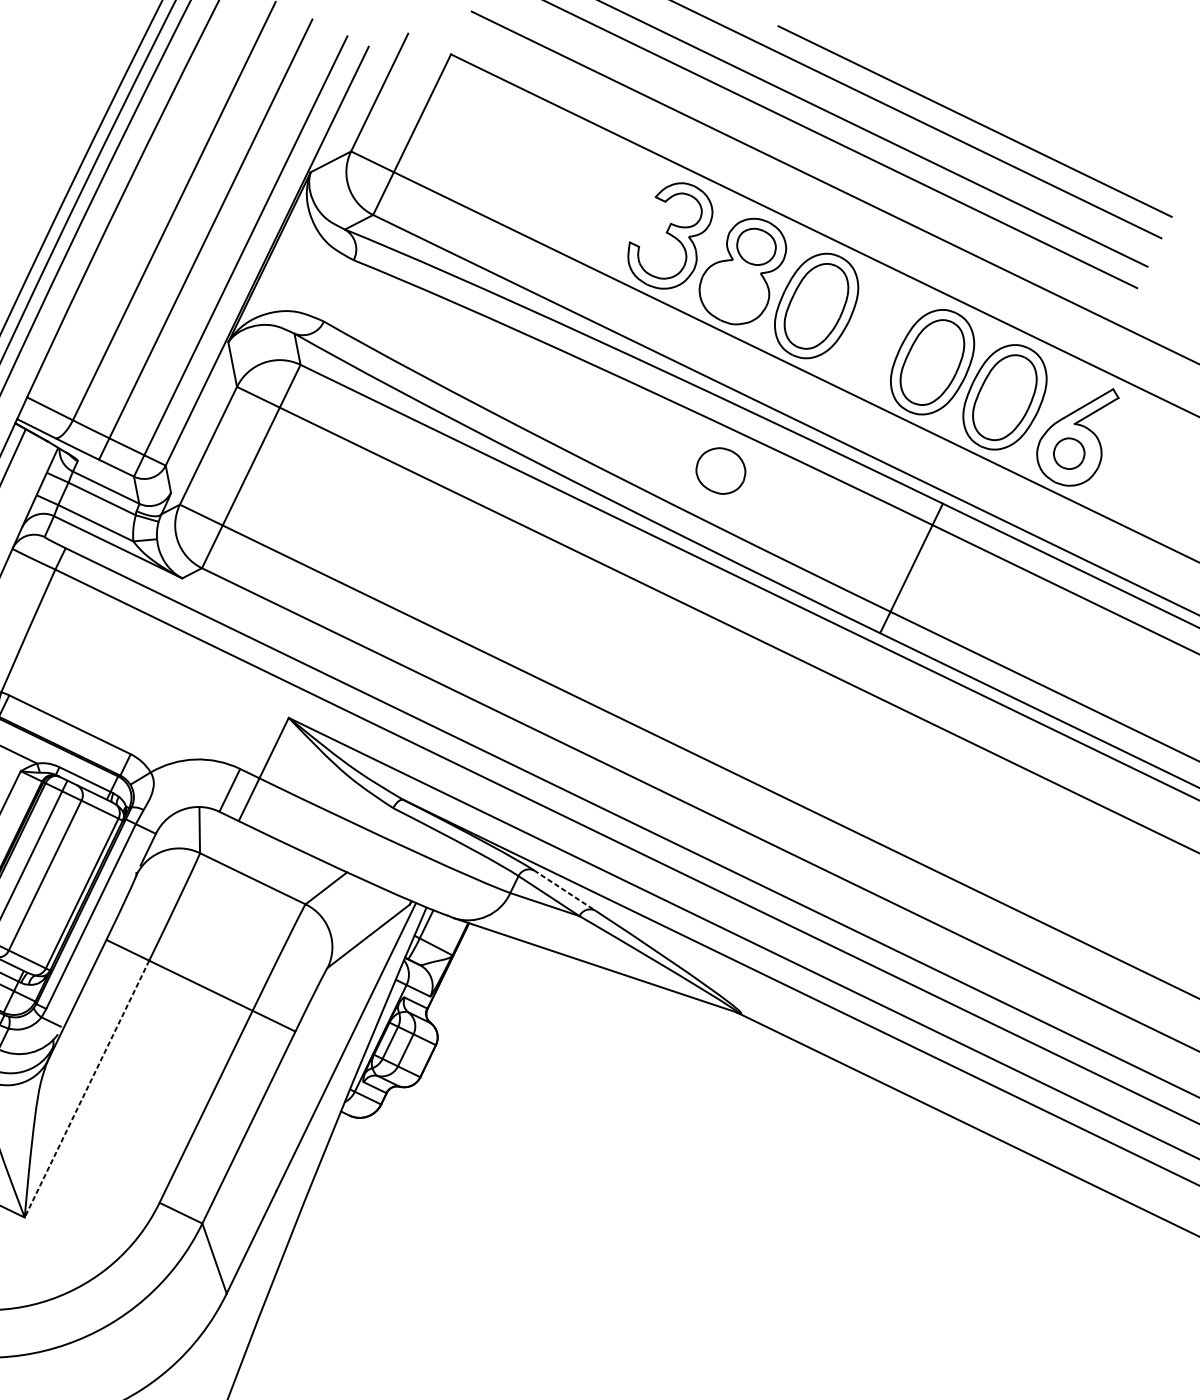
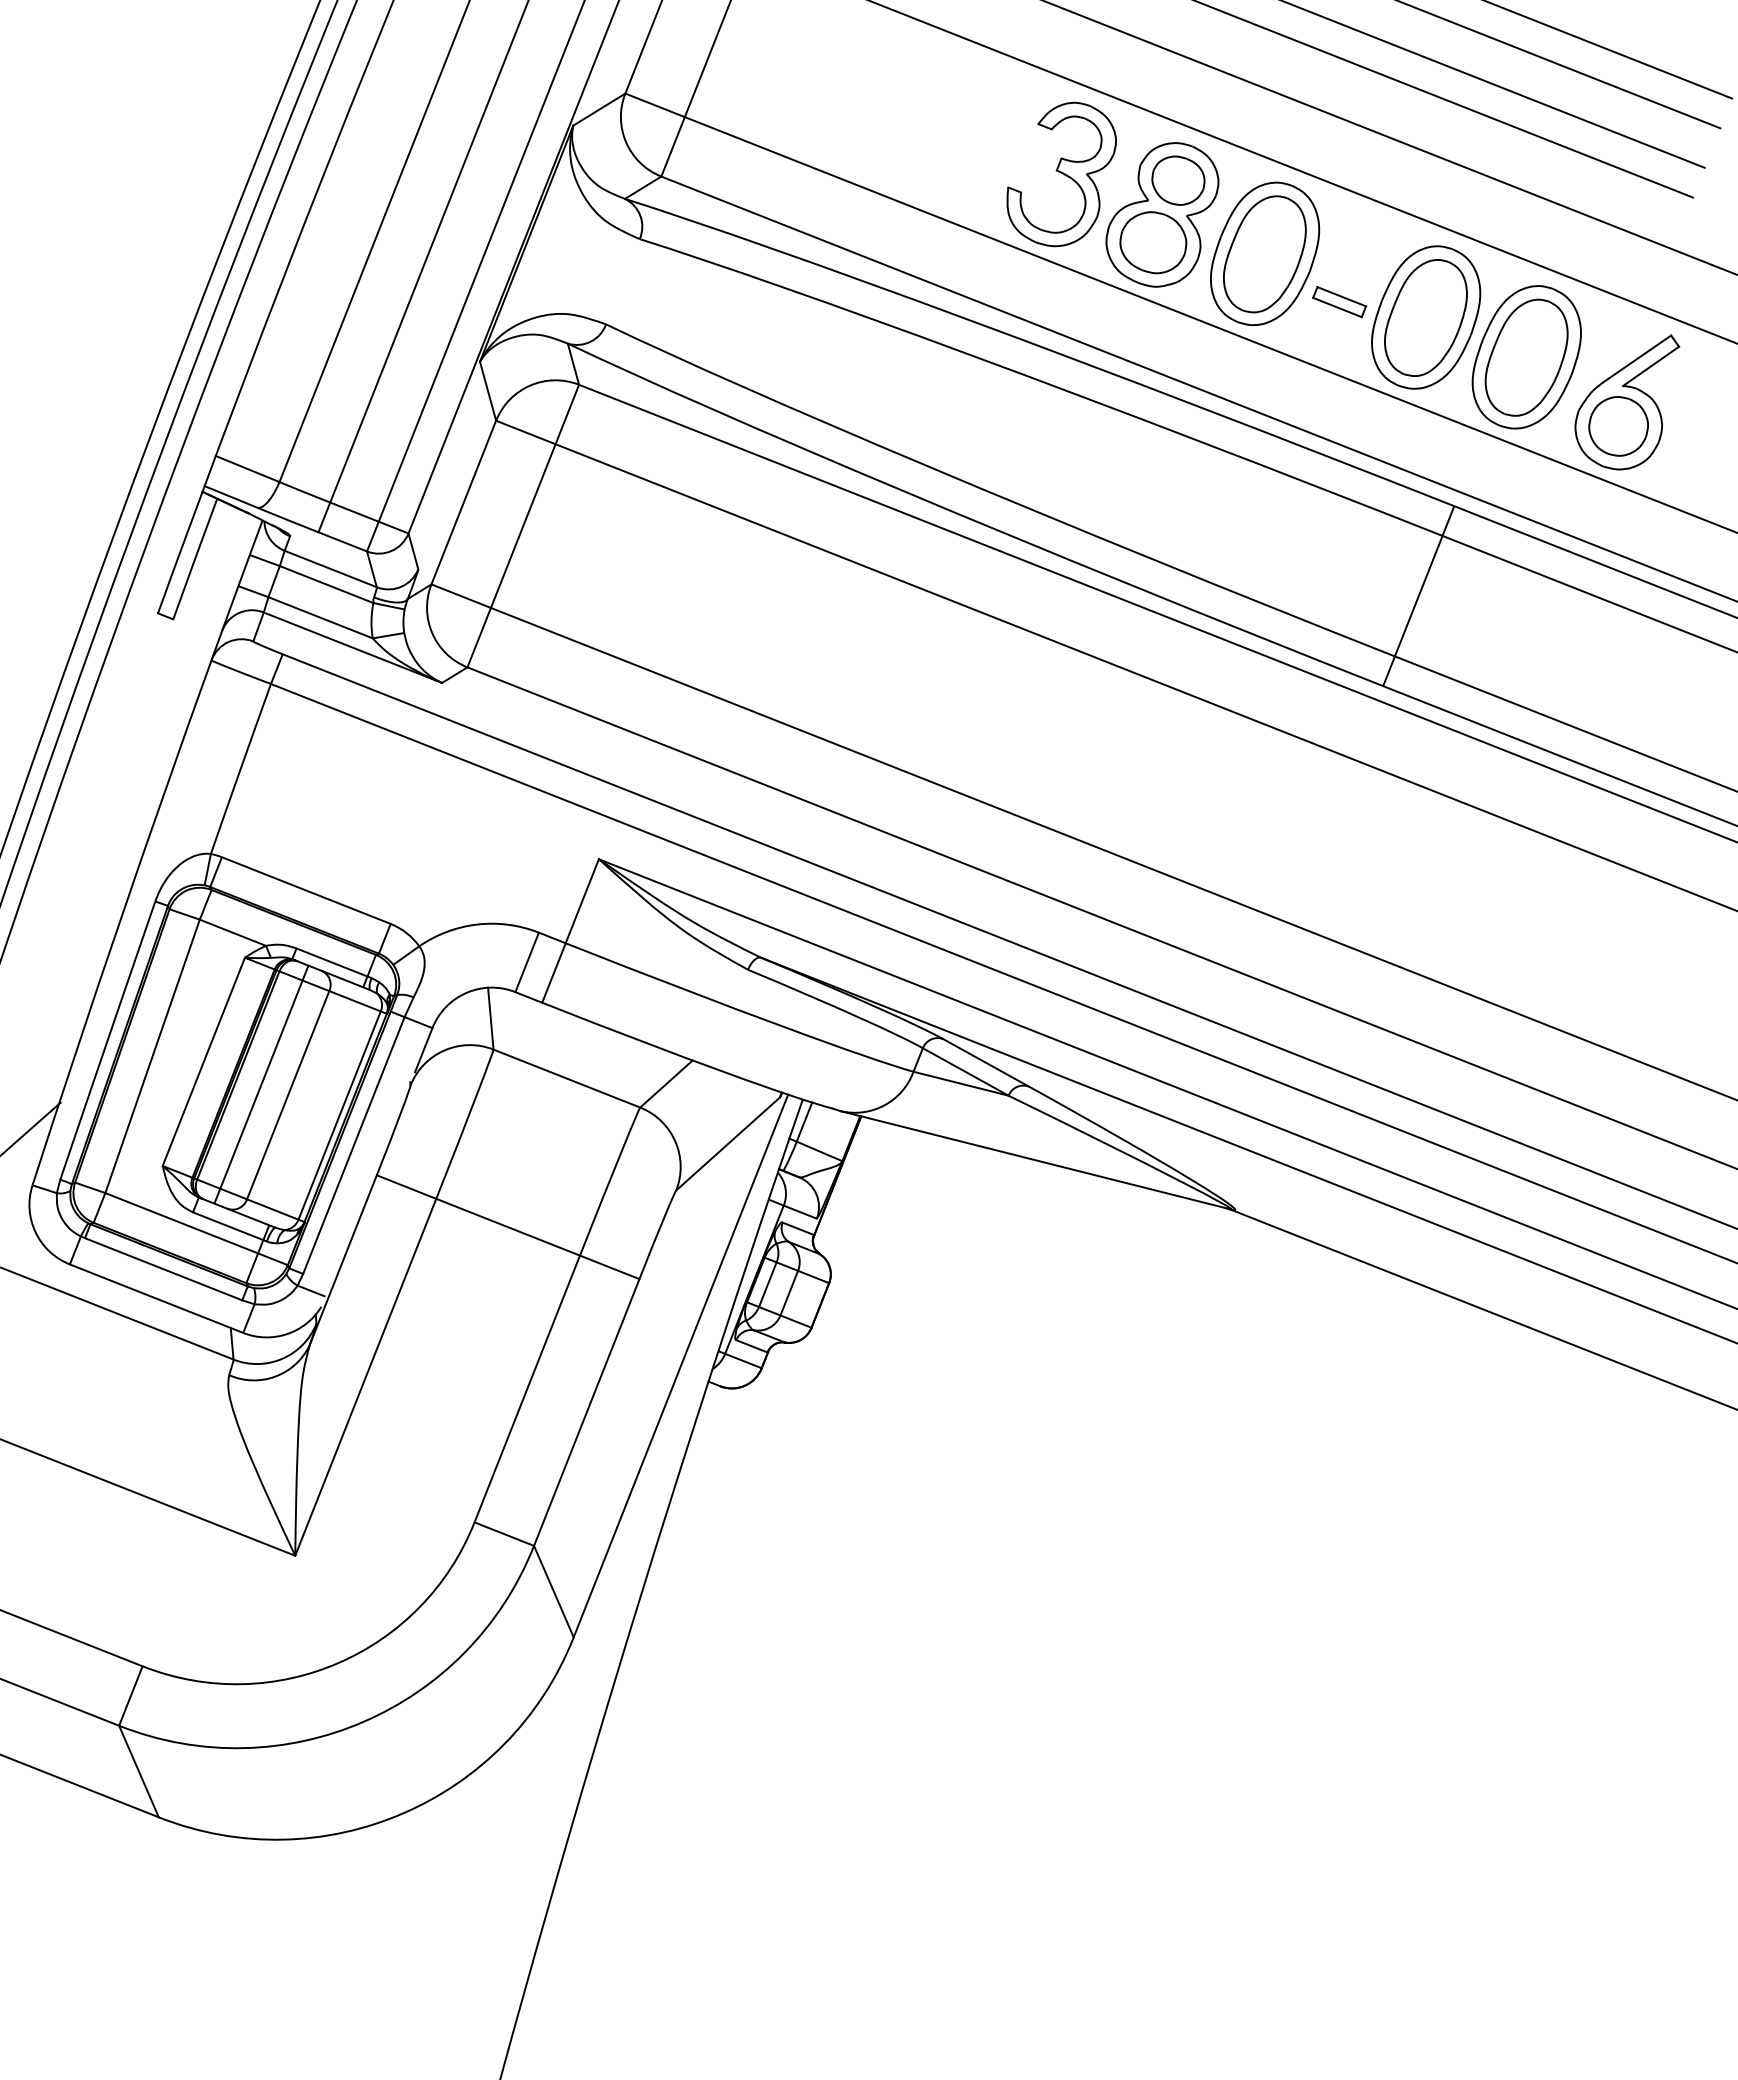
part: (869, 346) -> (1339, 302), added
part: (1069, 453) -> (1618, 426), size x1.43
part: (721, 470) -> (1153, 242), moved
line: (564, 890) -> (986, 1063), dashed -> solid
line: (86, 1089) -> (365, 1377), dashed -> solid

